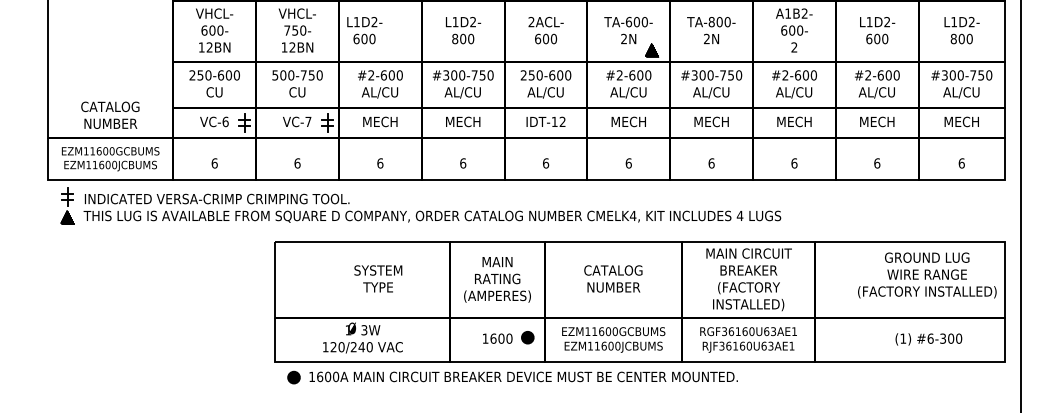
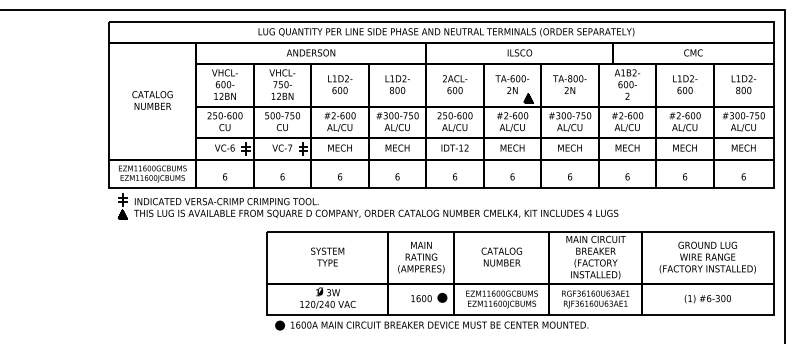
text: (365, 30) -> (340, 84), moved
text: (110, 115) -> (152, 100), moved
text: (926, 275) -> (707, 257), moved
text: (378, 278) -> (327, 256), moved
text: (928, 338) -> (707, 298), moved

